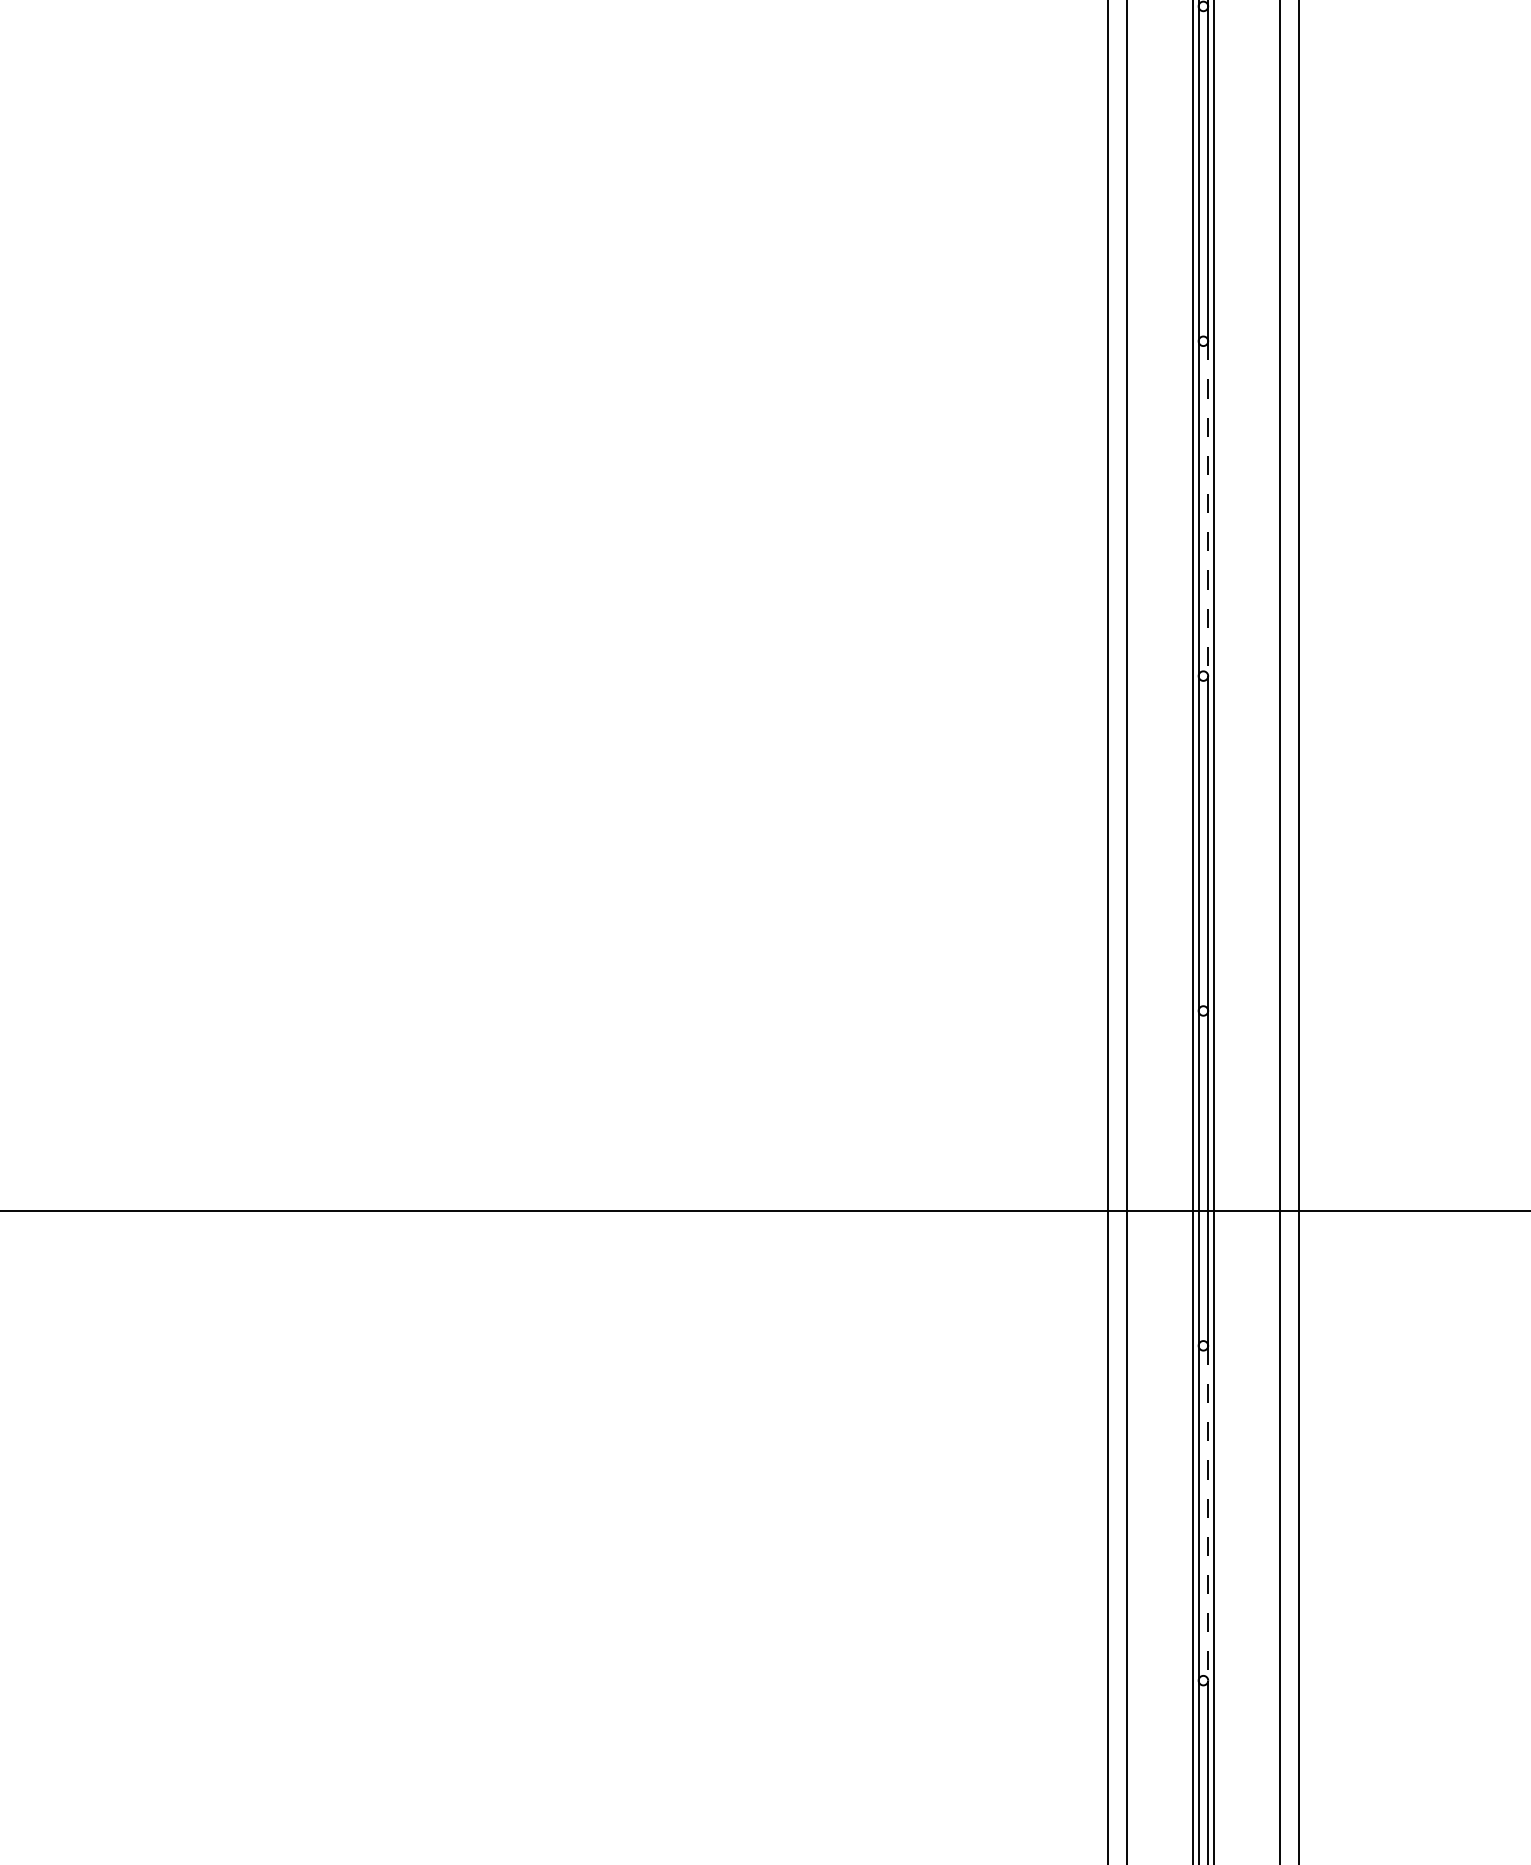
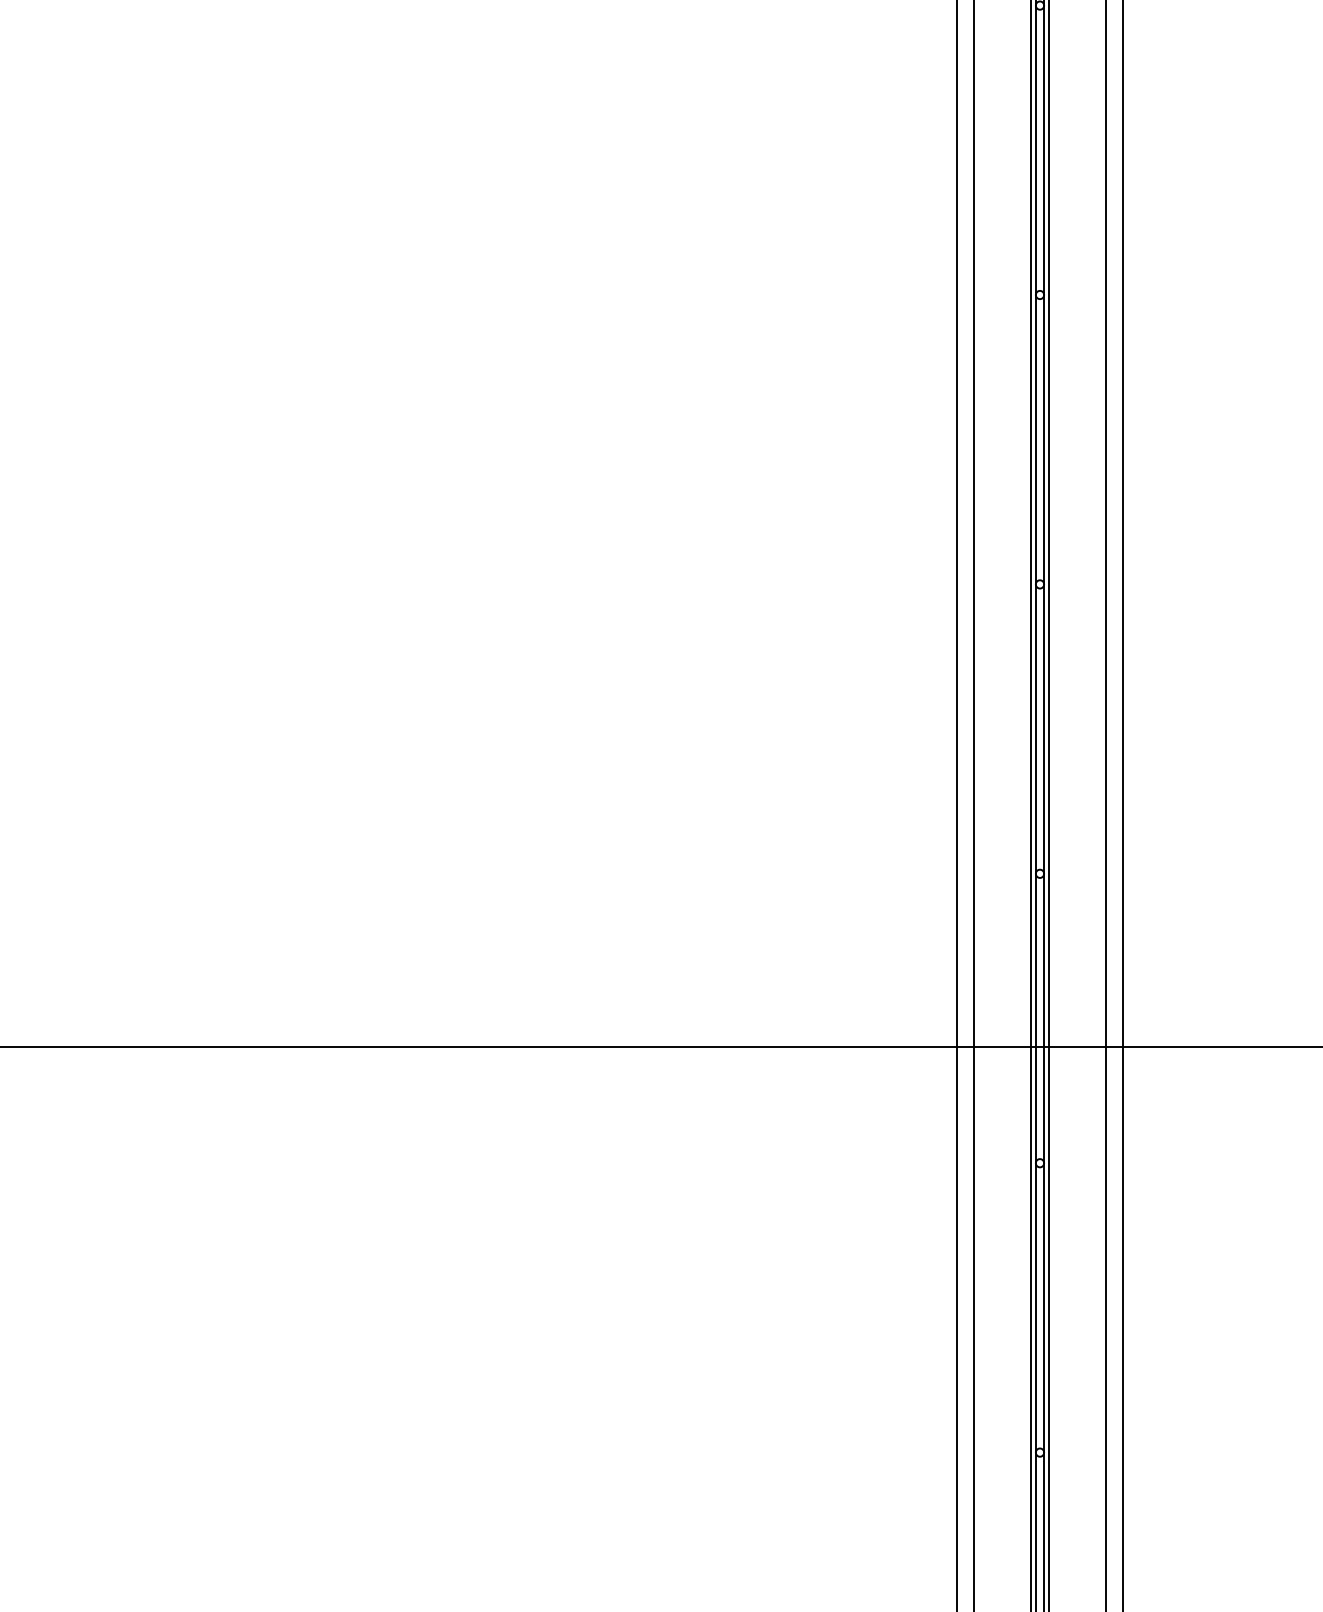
line: (1208, 509) -> (1044, 440), dashed -> solid
line: (1208, 1513) -> (1044, 1308), dashed -> solid

